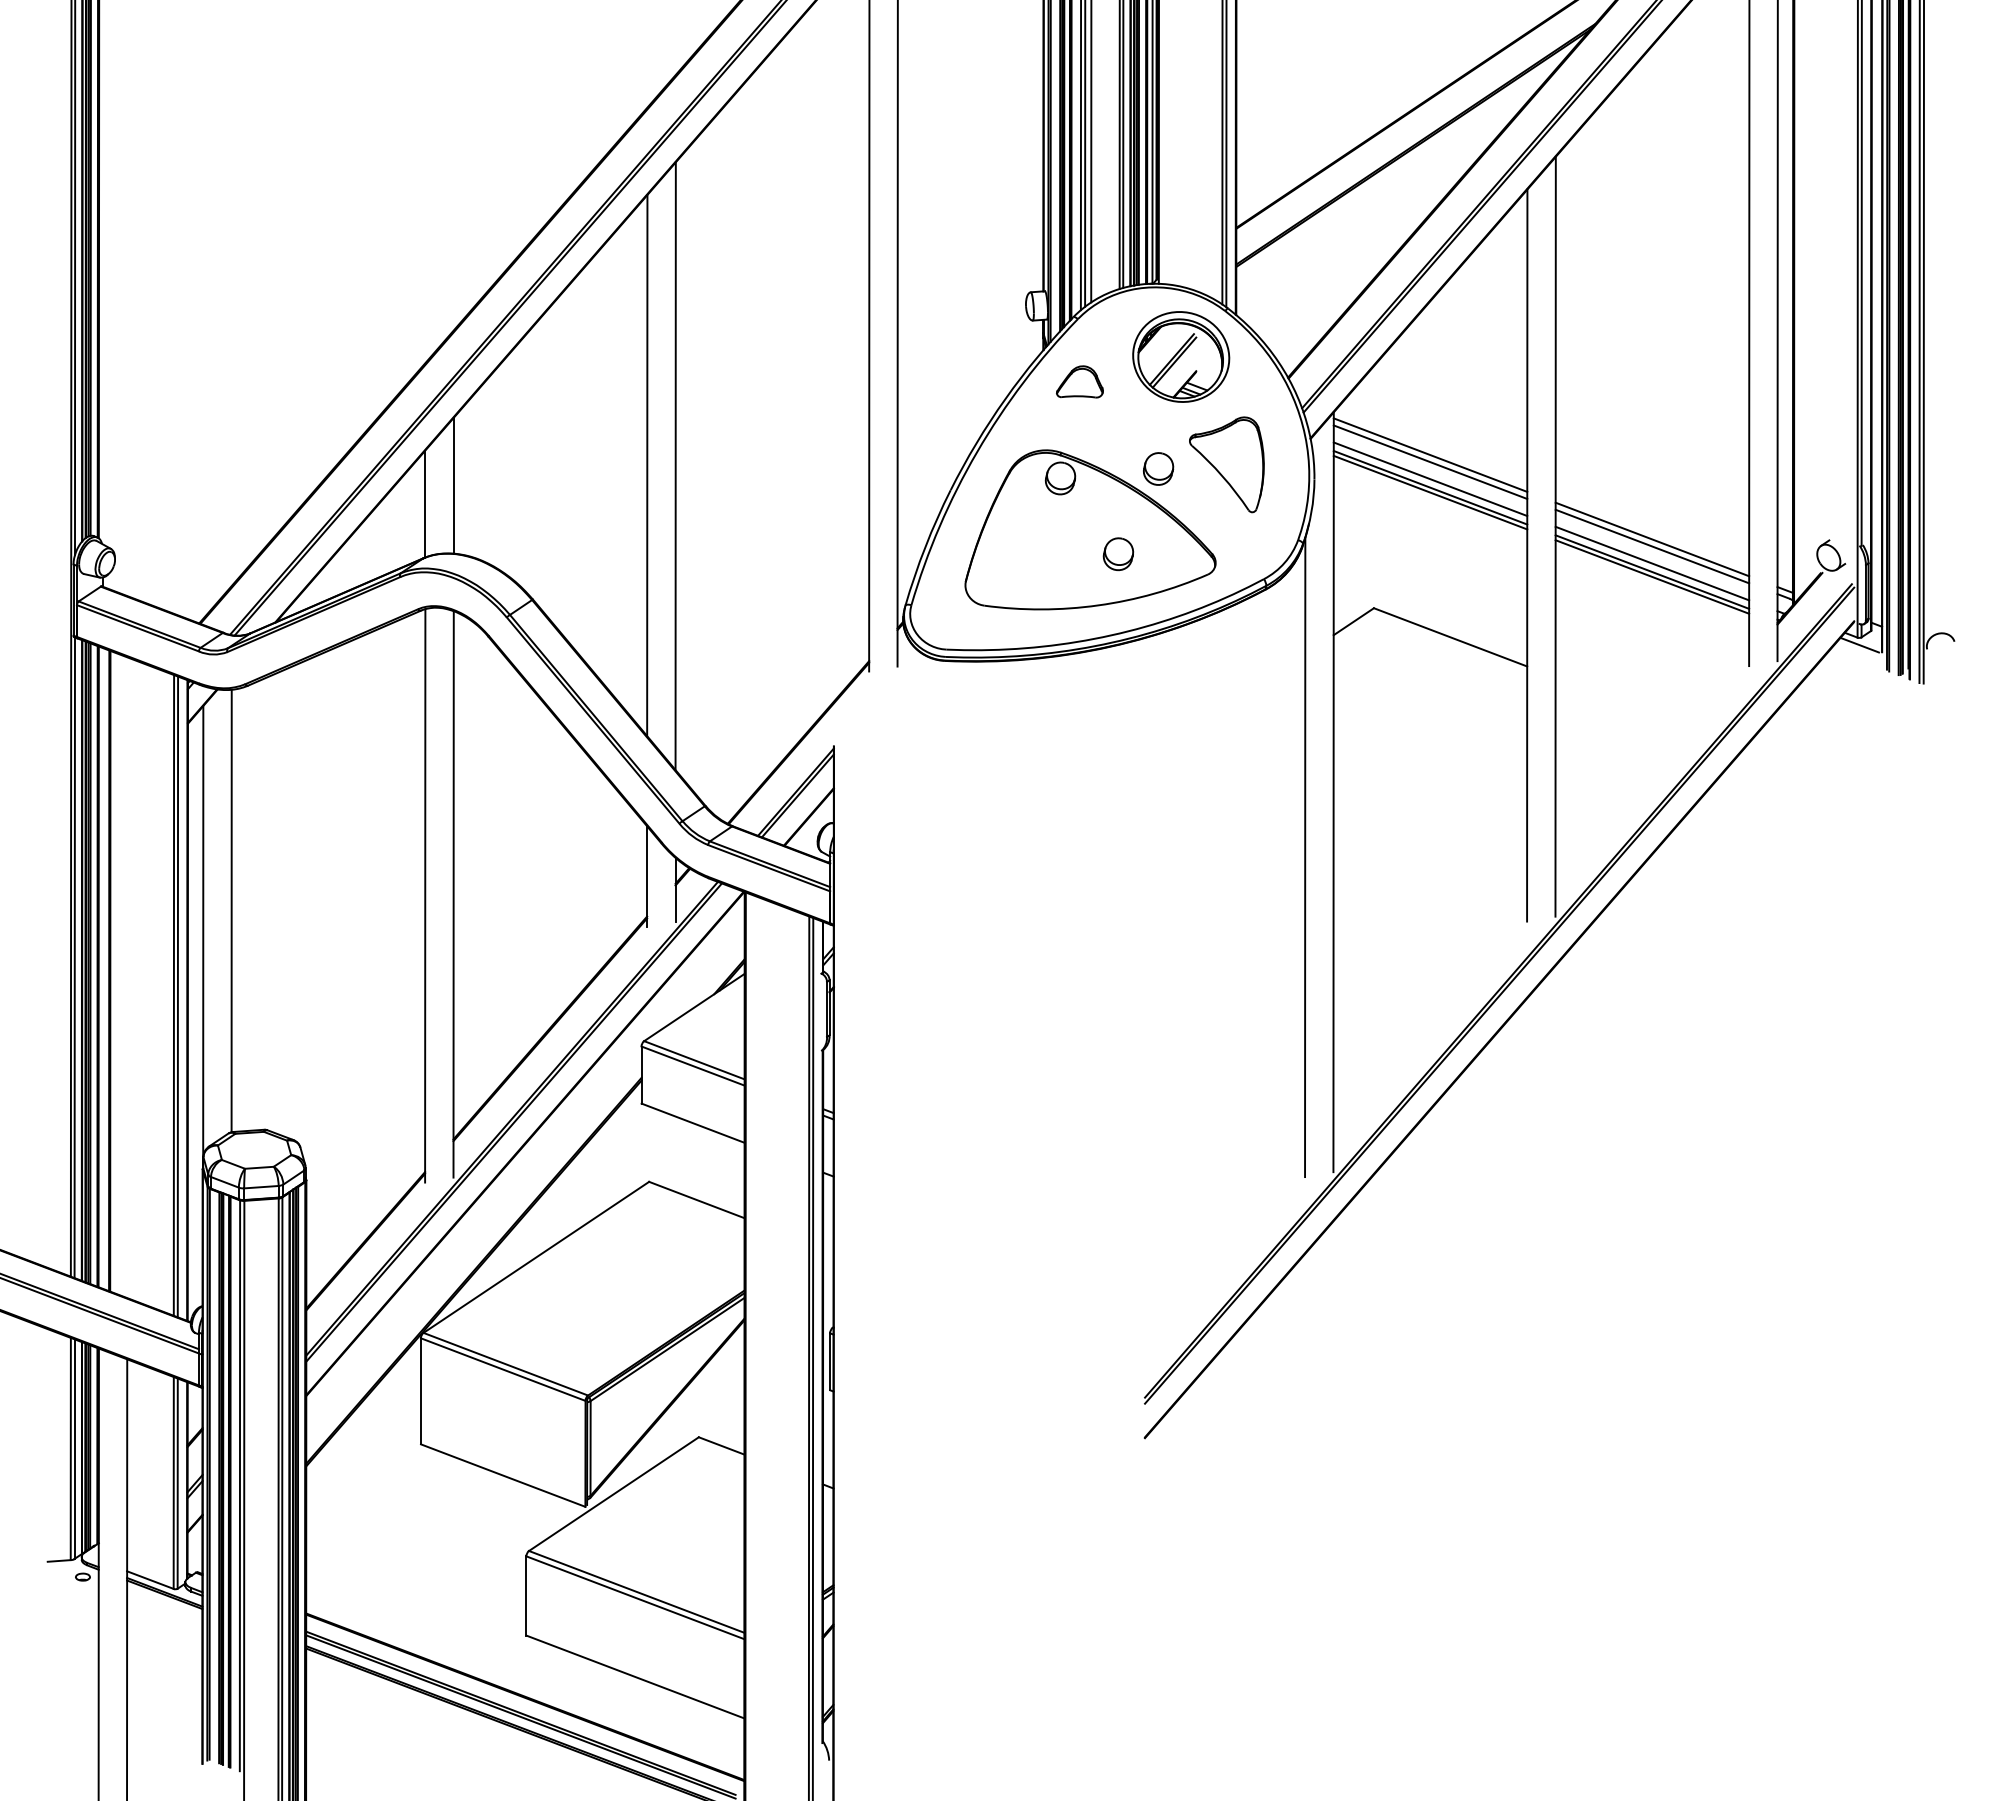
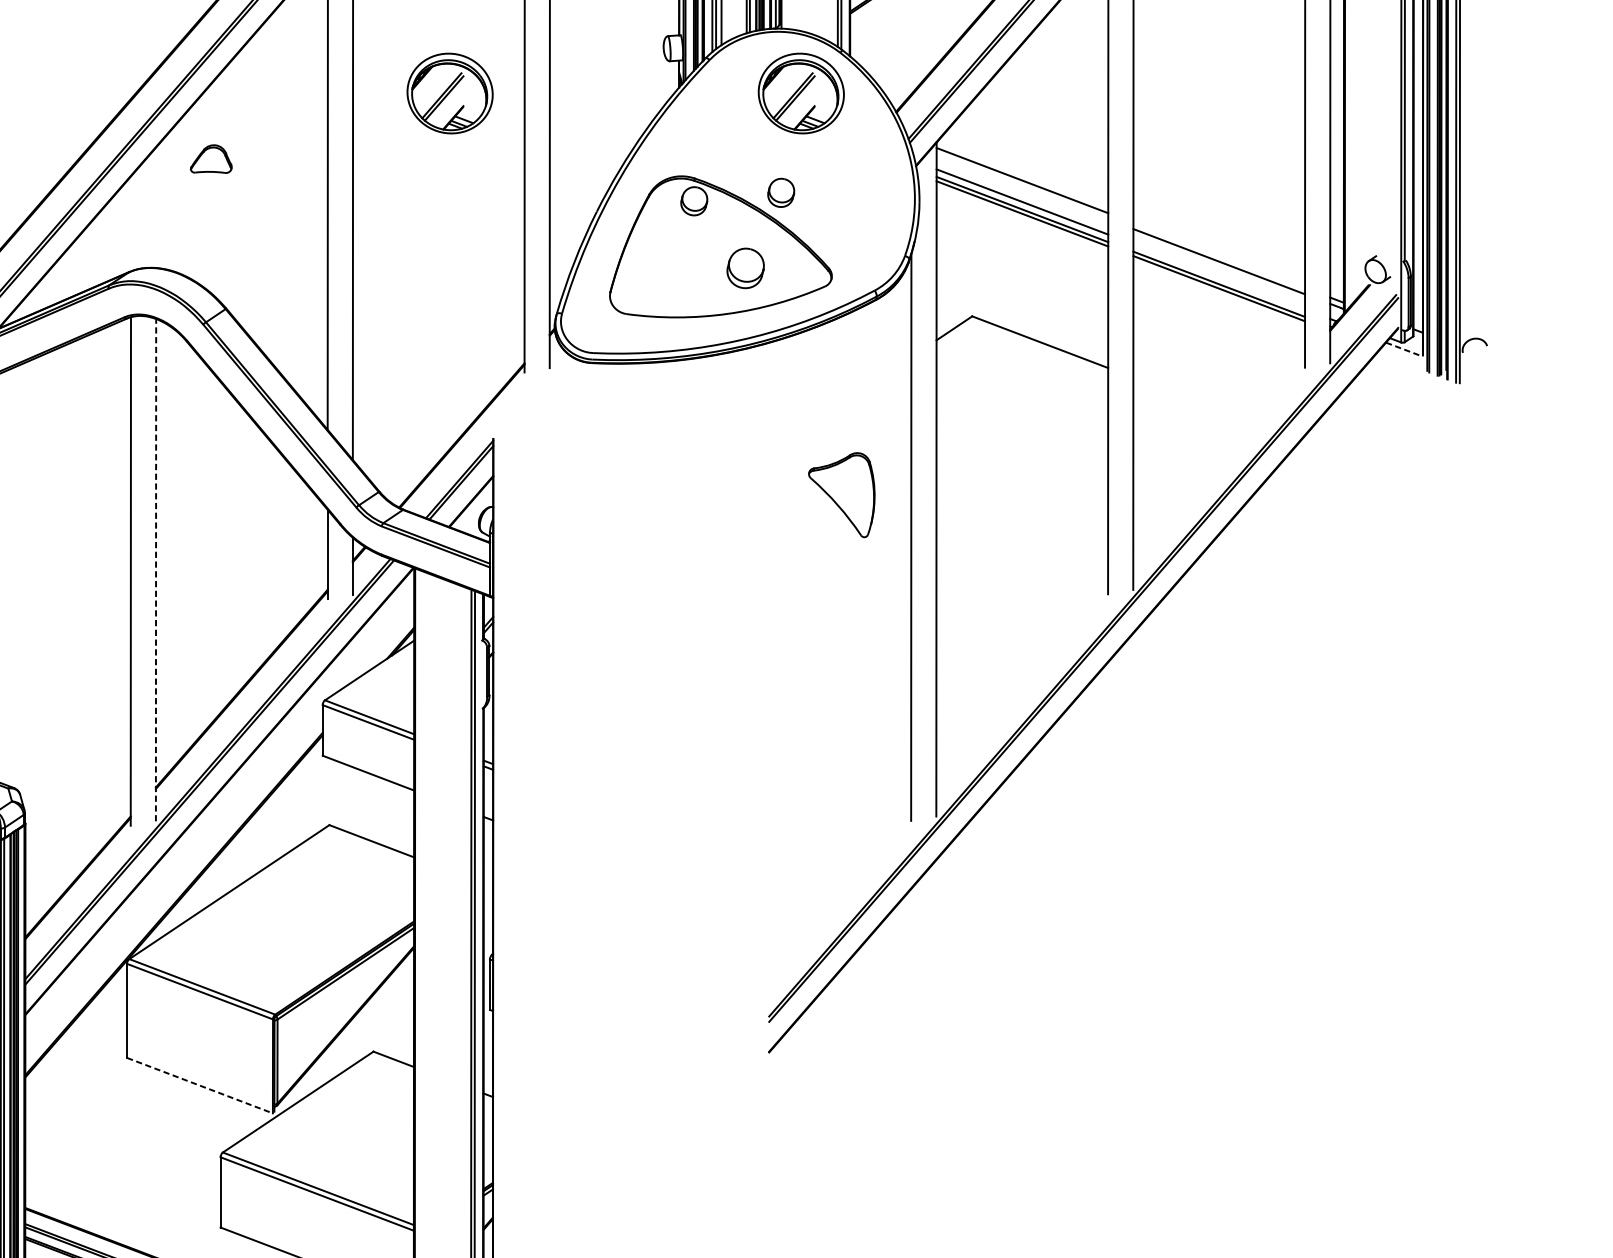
part: (785, 356) -> (450, 93), added
part: (1079, 381) -> (210, 158), moved
line: (1430, 462) -> (1022, 187), removed
part: (1226, 464) -> (841, 494), moved
line: (453, 485) -> (155, 207), removed
line: (425, 503) -> (131, 223), removed
line: (1652, 539) -> (1219, 255), removed
part: (1118, 554) -> (745, 268), size x1.4
line: (1652, 563) -> (1219, 276), removed
line: (1859, 645) -> (1402, 349), solid -> dashed
line: (453, 893) -> (155, 569), solid -> dashed
line: (503, 1475) -> (200, 1085), solid -> dashed

